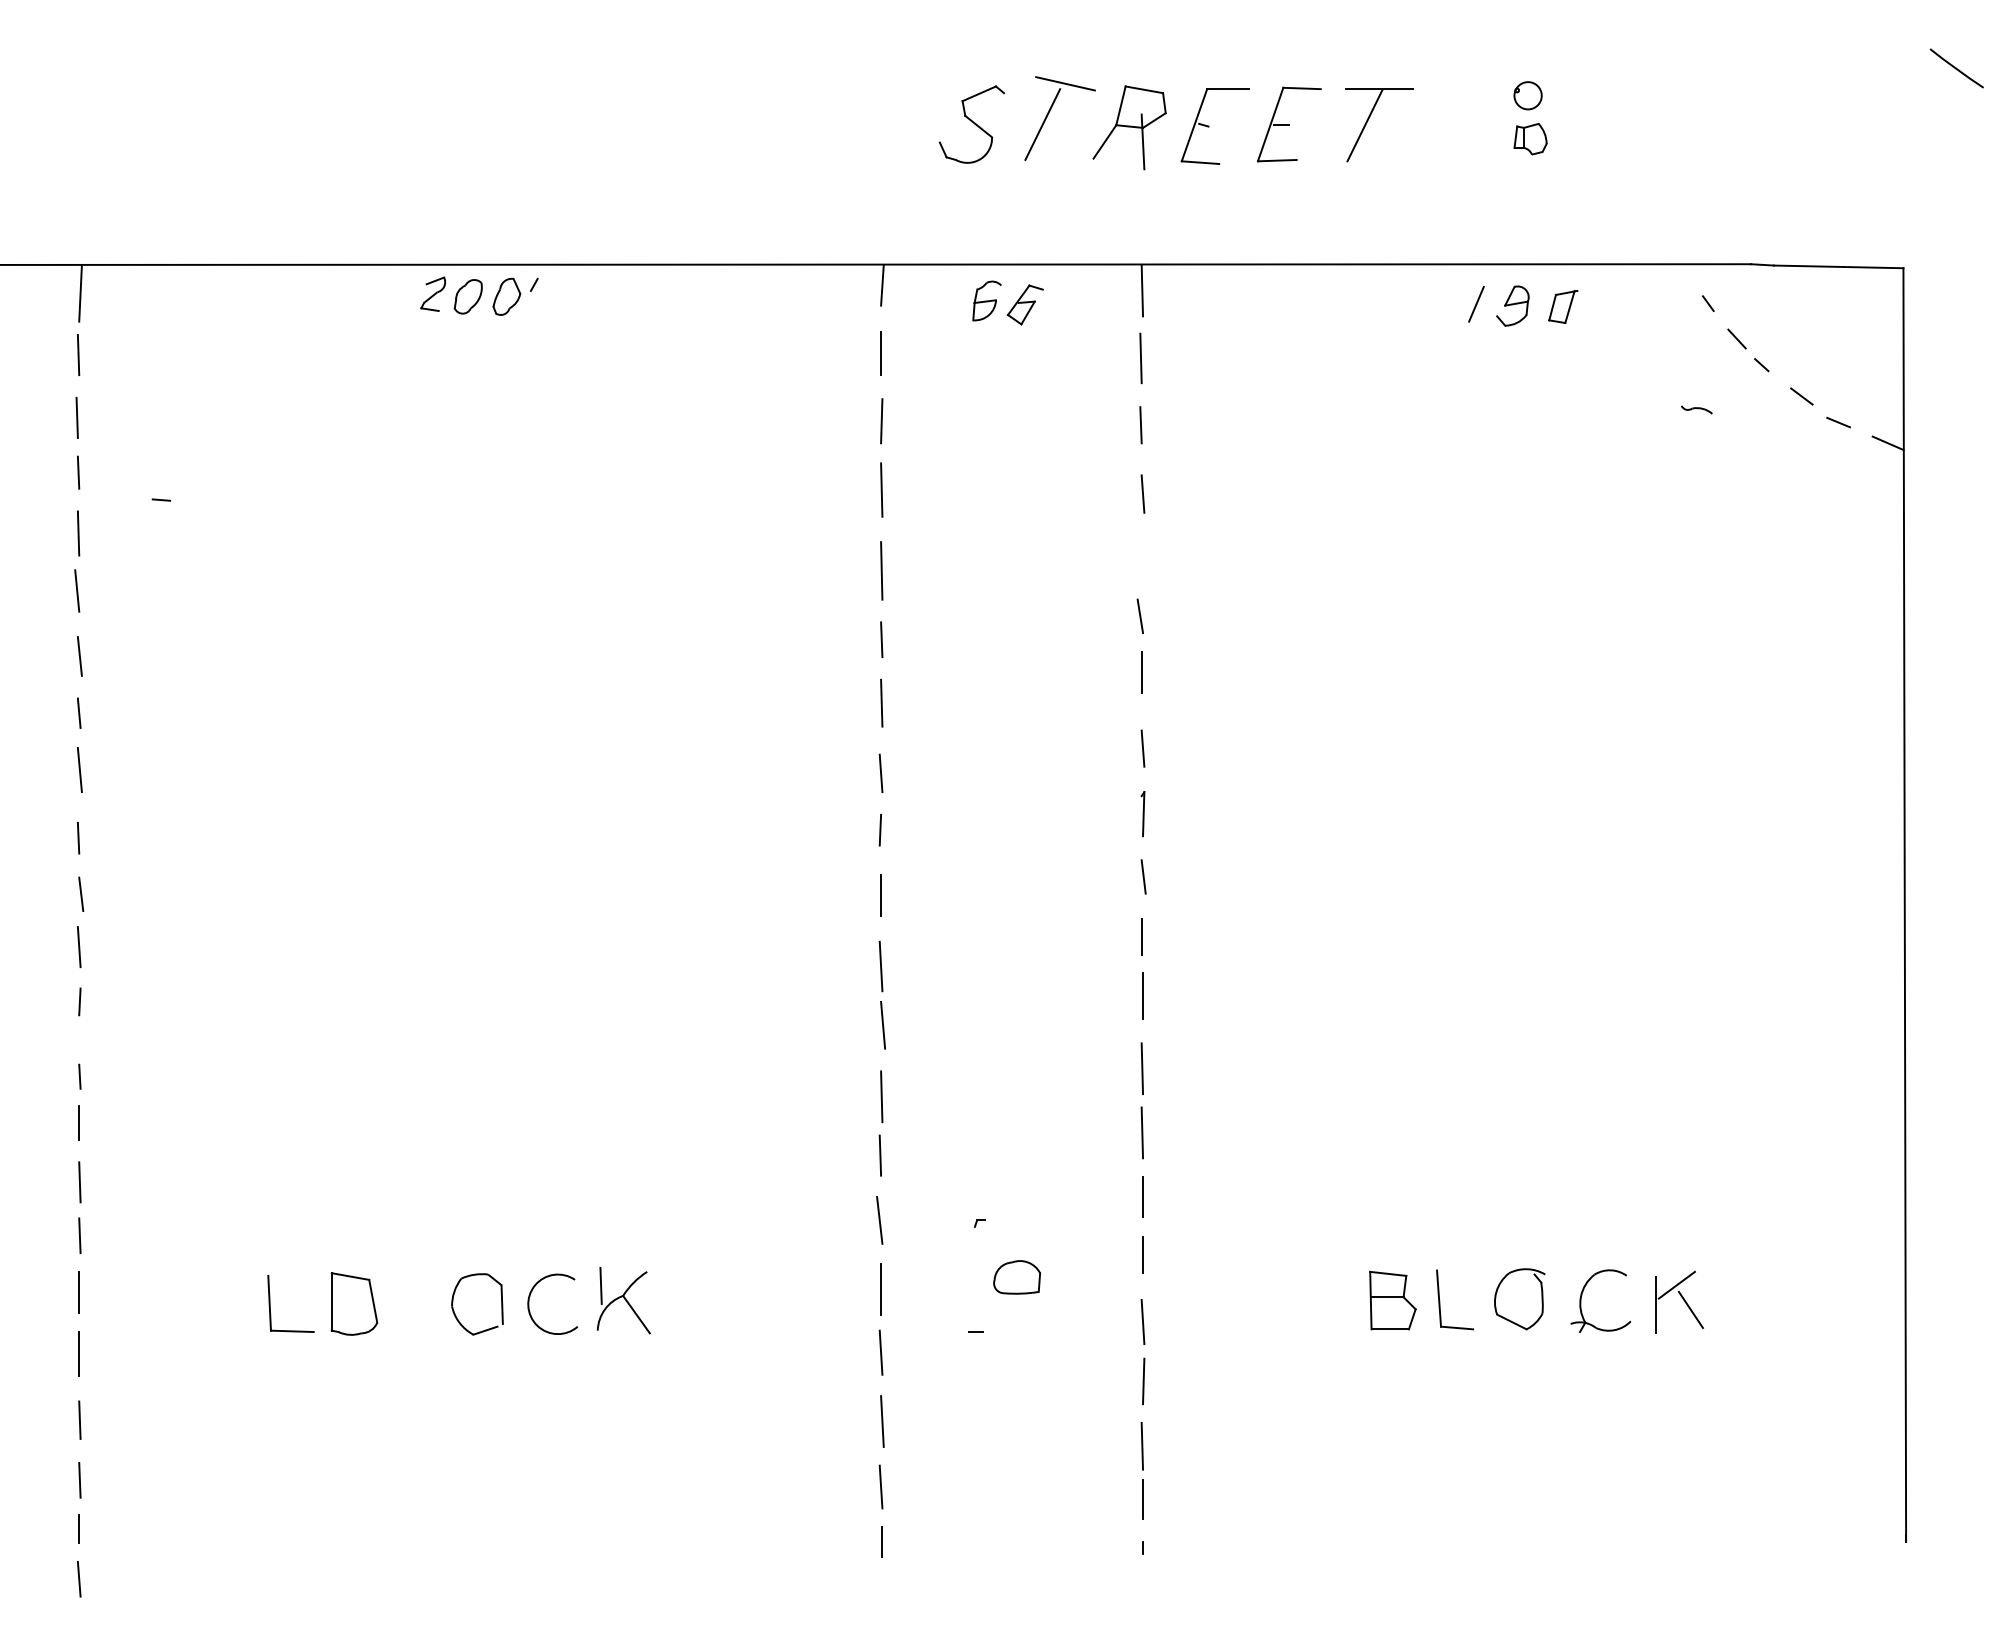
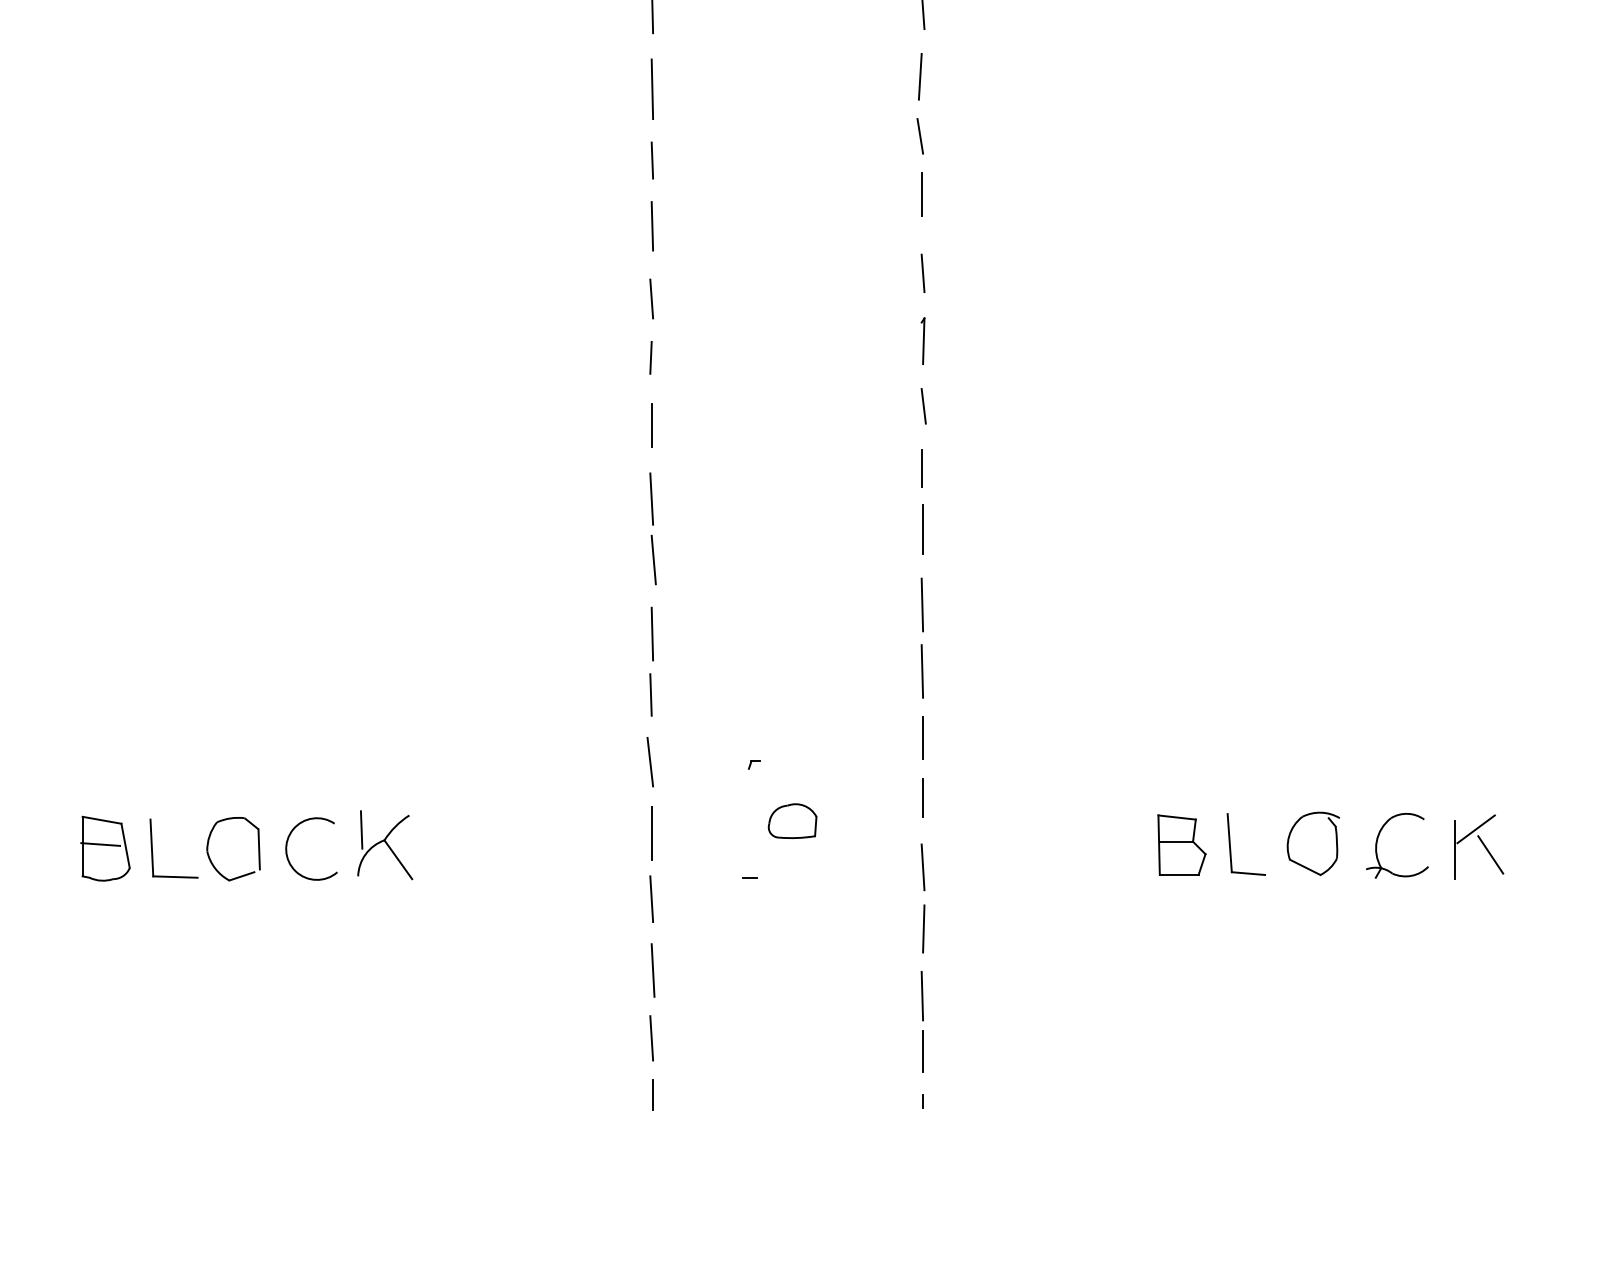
line: (1140, 558) -> (920, 76), added
line: (348, 1299) -> (99, 844), added
part: (270, 1303) -> (152, 848), moved

